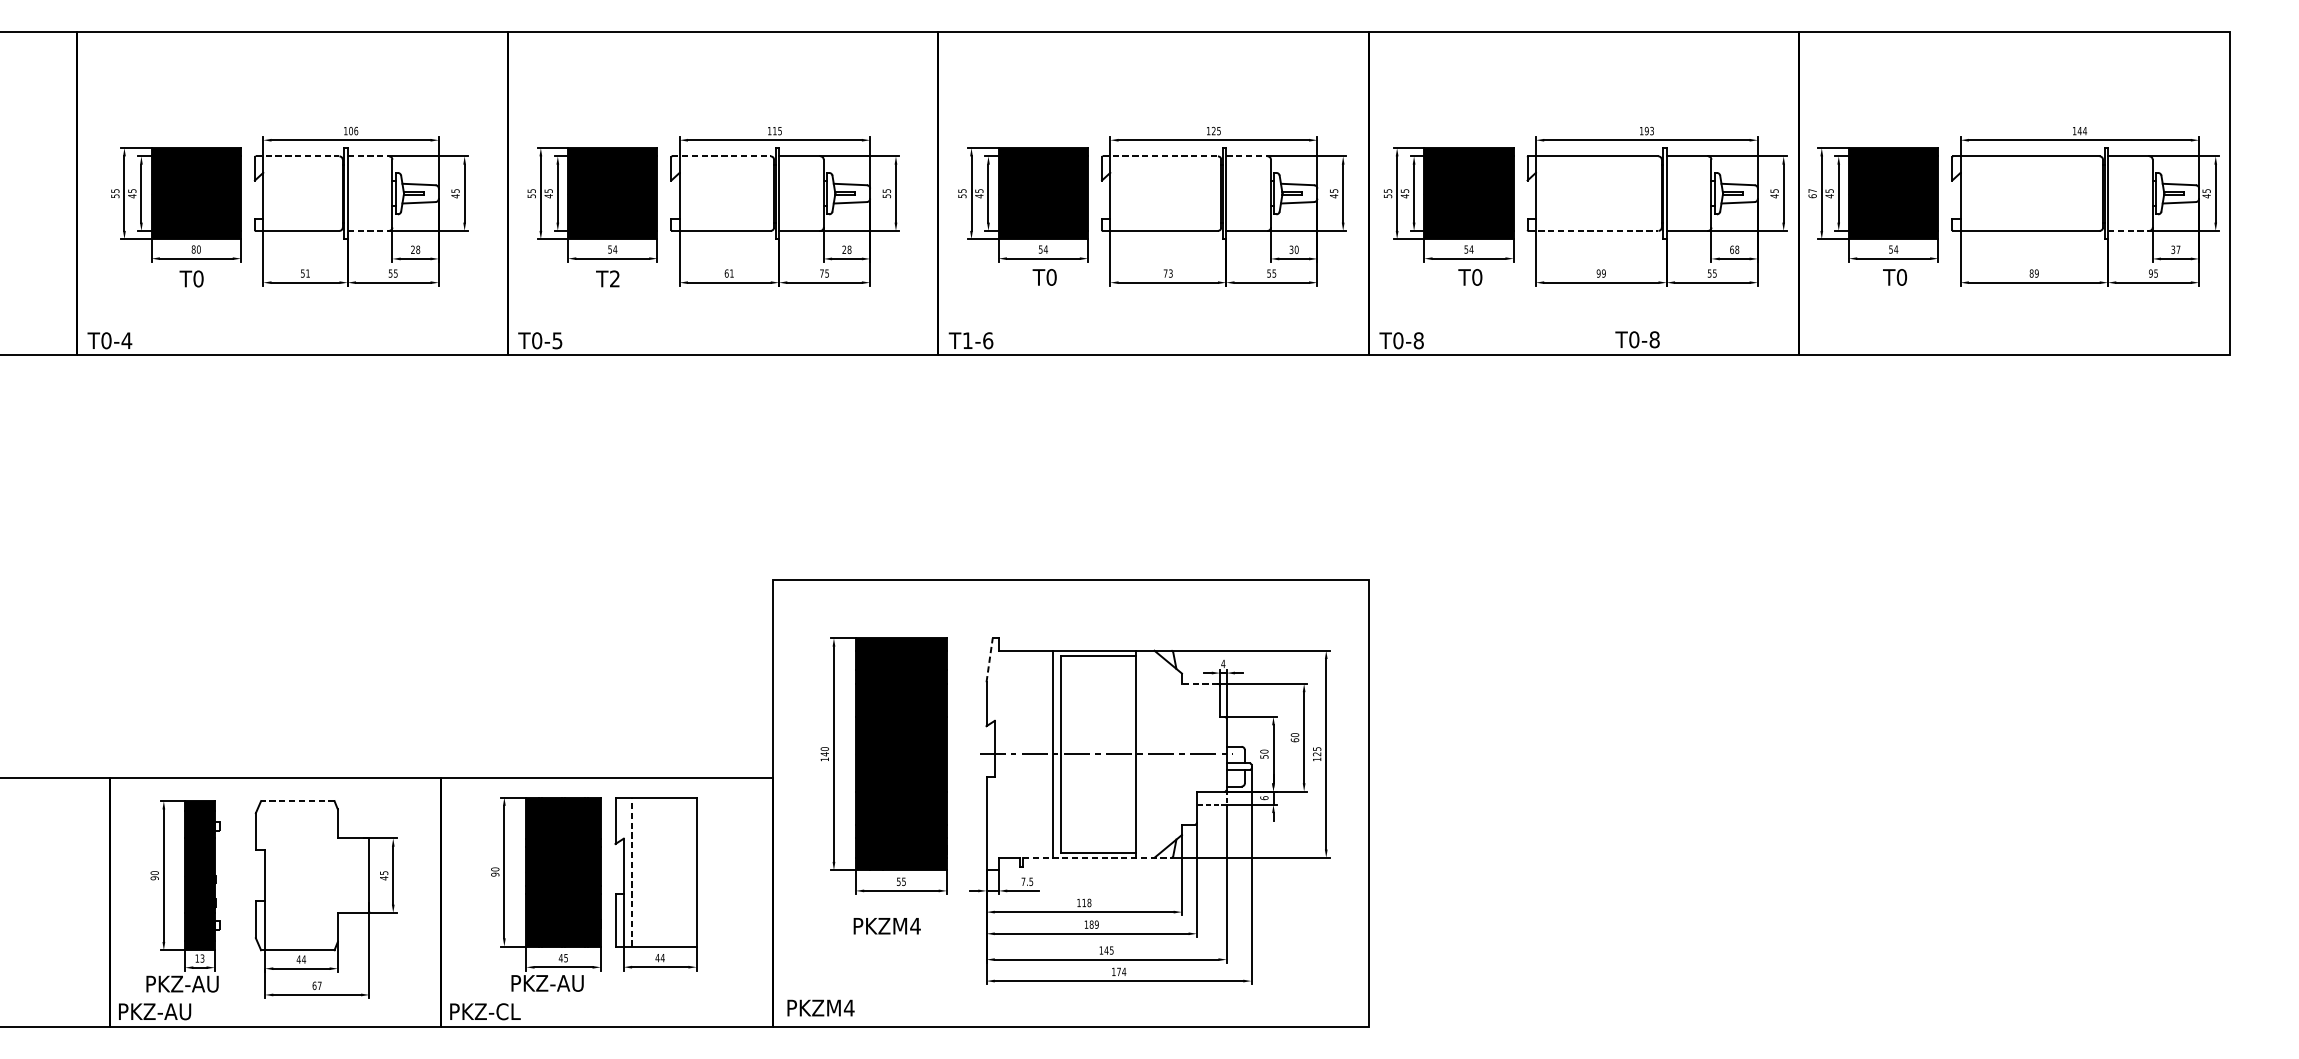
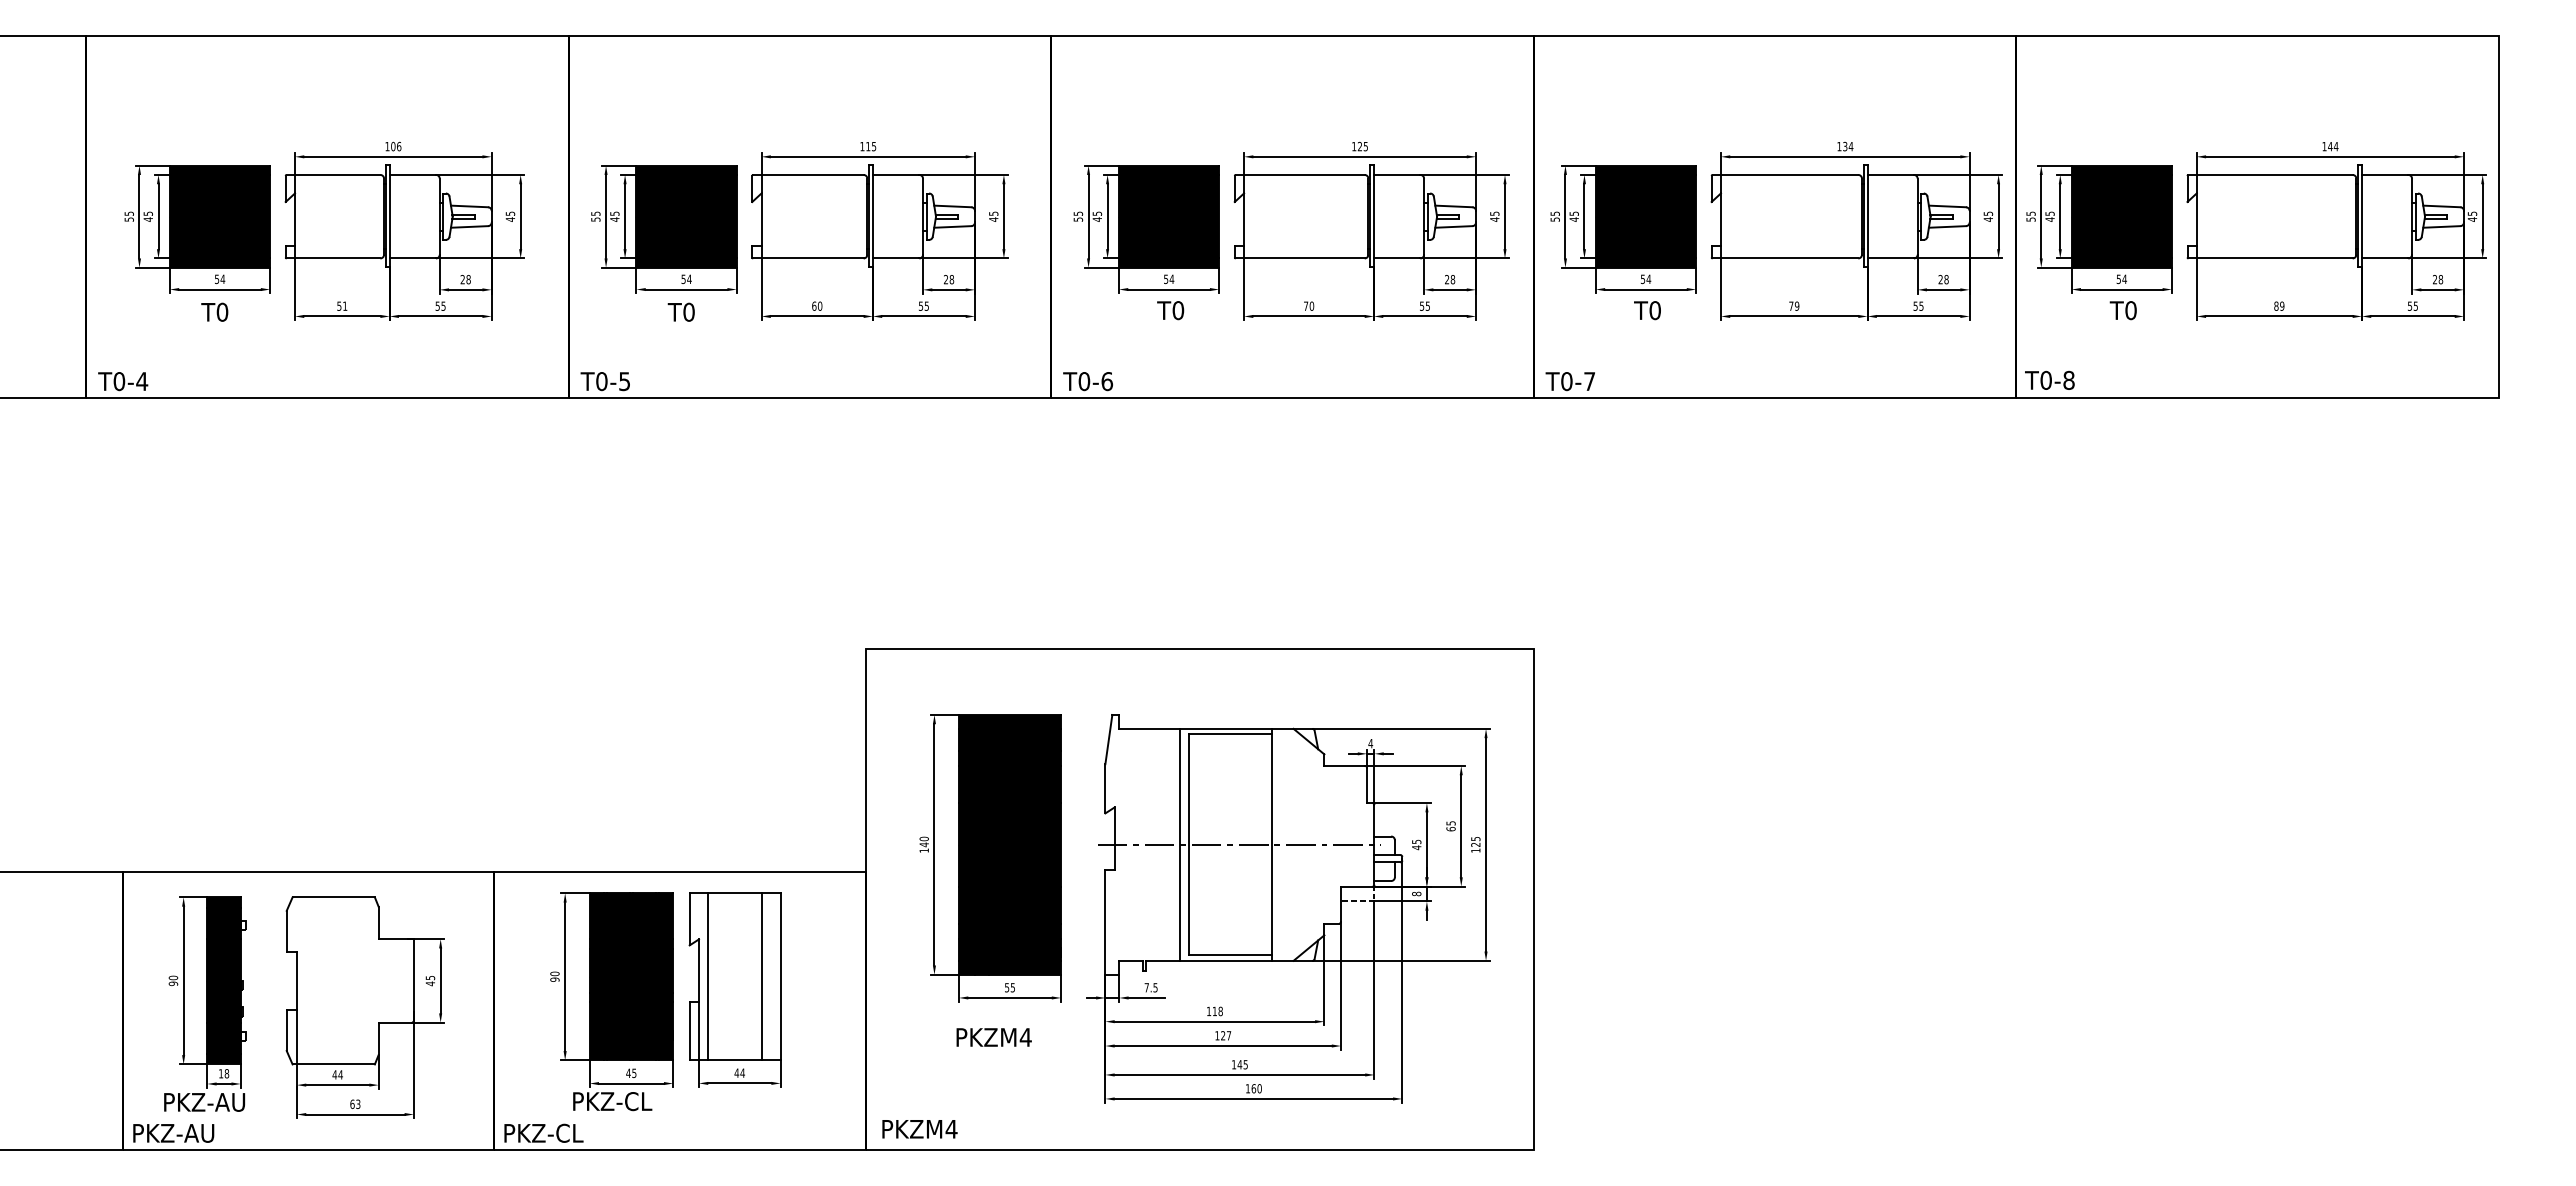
text: (1649, 130) -> (1848, 146), 193 -> 134
line: (297, 155) -> (333, 174), dashed -> solid
line: (369, 155) -> (413, 174), dashed -> solid
line: (721, 155) -> (808, 174), dashed -> solid
line: (1160, 155) -> (1300, 174), dashed -> solid
line: (1247, 155) -> (1397, 174), dashed -> solid
text: (1812, 193) -> (2030, 216), 67 -> 55
text: (886, 196) -> (993, 219), 55 -> 45
line: (369, 230) -> (413, 258), dashed -> solid
line: (1593, 230) -> (1785, 258), dashed -> solid
line: (2129, 230) -> (2385, 258), dashed -> solid
text: (195, 248) -> (219, 278), 80 -> 54
text: (1294, 249) -> (1450, 279), 30 -> 28
text: (1731, 249) -> (1940, 279), 68 -> 28
text: (2176, 249) -> (2438, 279), 37 -> 28
text: (731, 272) -> (819, 305), 61 -> 60
text: (821, 272) -> (920, 305), 75 -> 55
text: (1170, 272) -> (1311, 305), 73 -> 70
text: (1598, 272) -> (1791, 305), 99 -> 79
text: (2150, 272) -> (2409, 305), 95 -> 55
text: (614, 278) -> (688, 311), T2 -> T0
text: (1637, 338) -> (2049, 379), moved
text: (967, 340) -> (1084, 381), T1-6 -> T0-6
text: (1418, 340) -> (1589, 381), T0-8 -> T0-7
line: (989, 660) -> (1108, 739), dashed -> solid
line: (1199, 683) -> (1344, 765), dashed -> solid
text: (1294, 735) -> (1450, 823), 60 -> 65
text: (1264, 753) -> (1416, 844), 50 -> 45
text: (1264, 797) -> (1416, 893), 6 -> 8
line: (297, 801) -> (333, 897), dashed -> solid
line: (1097, 857) -> (1229, 960), dashed -> solid
line: (632, 871) -> (708, 976), dashed -> solid
line: (680, 871) -> (762, 976), added
text: (1094, 924) -> (1226, 1035), 189 -> 127
text: (202, 958) -> (226, 1073), 13 -> 18
text: (1121, 971) -> (1256, 1088), 174 -> 160
text: (570, 983) -> (639, 1101), PKZ-AU -> PKZ-CL
text: (319, 985) -> (358, 1103), 67 -> 63

